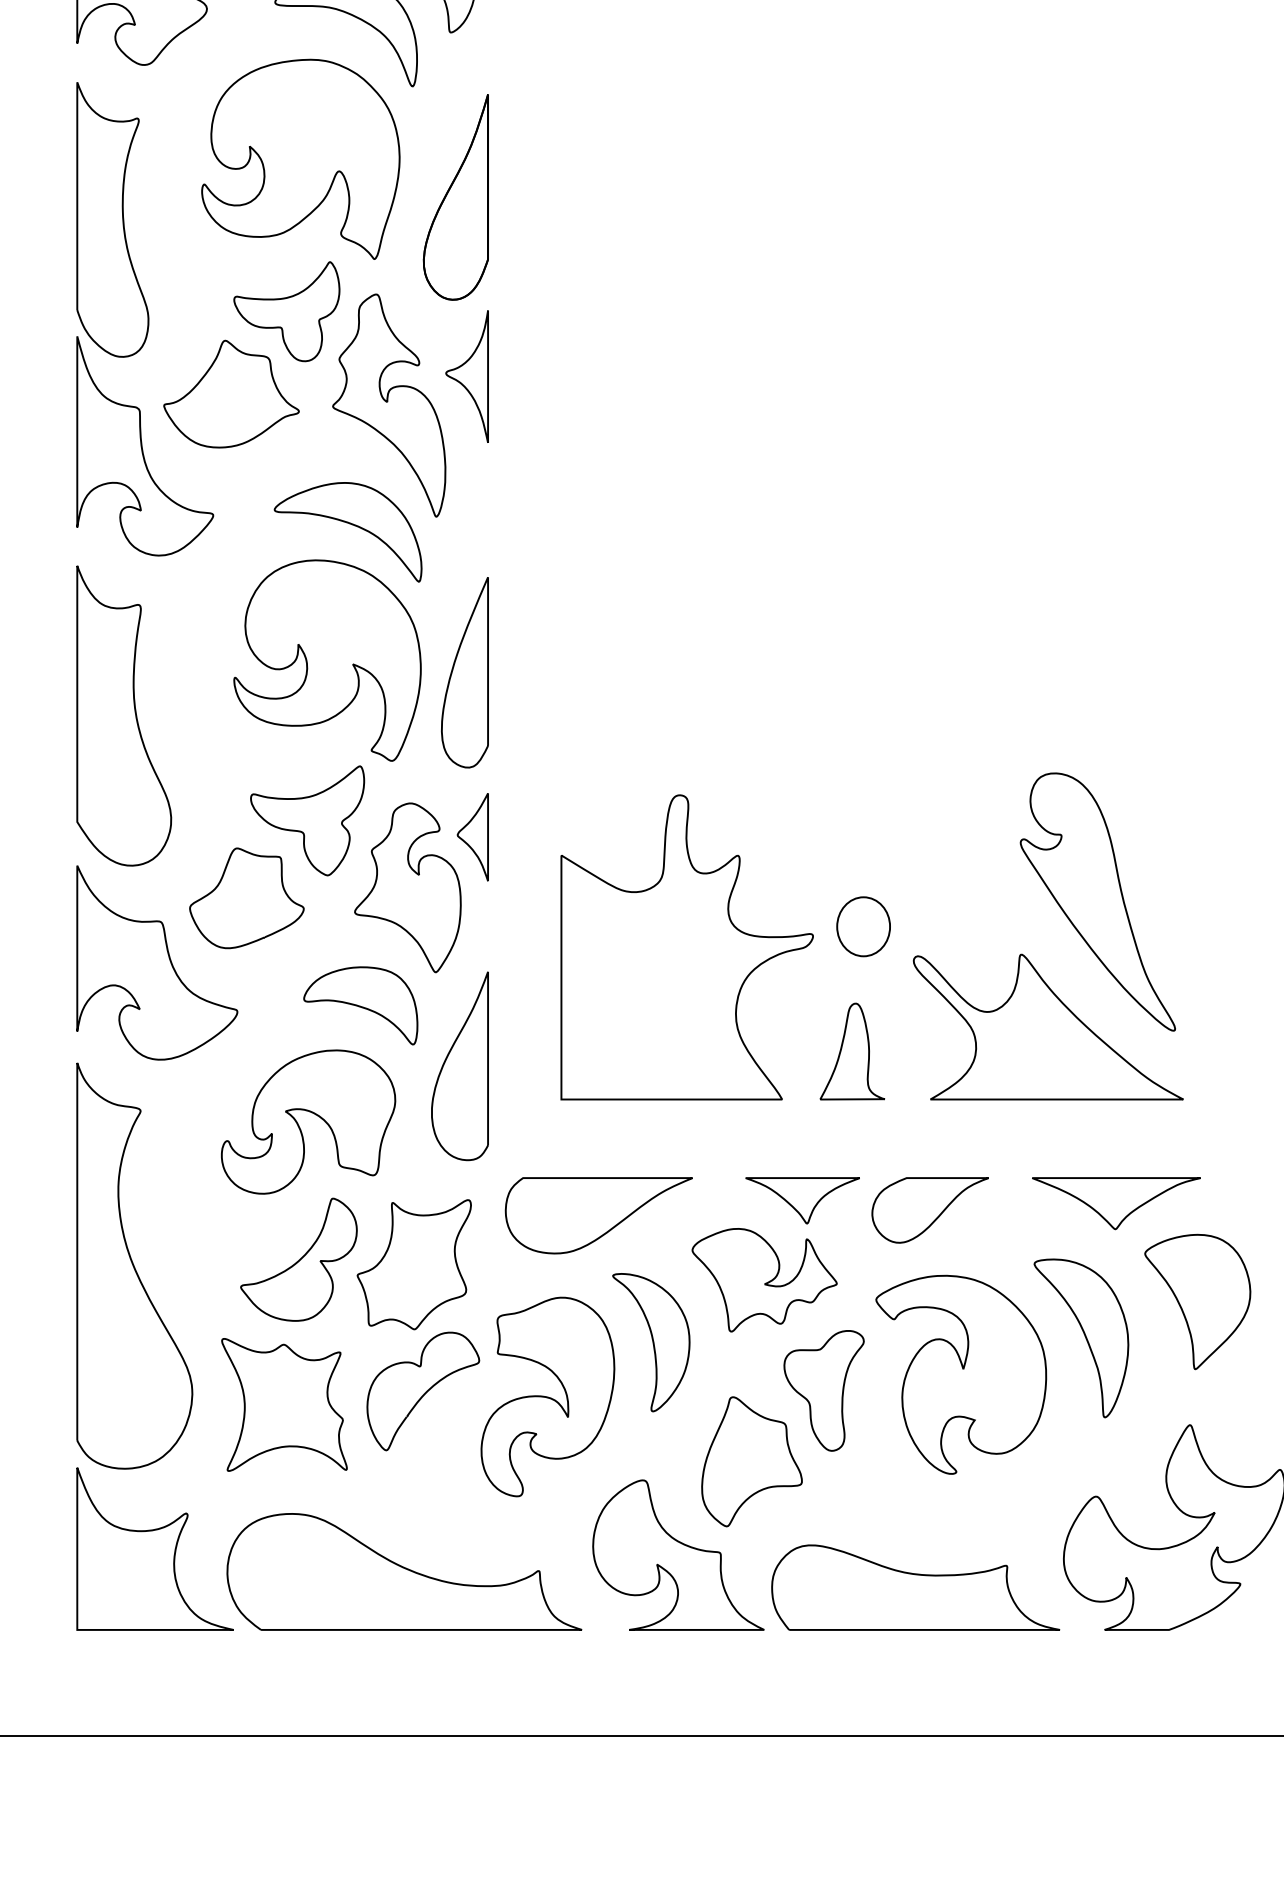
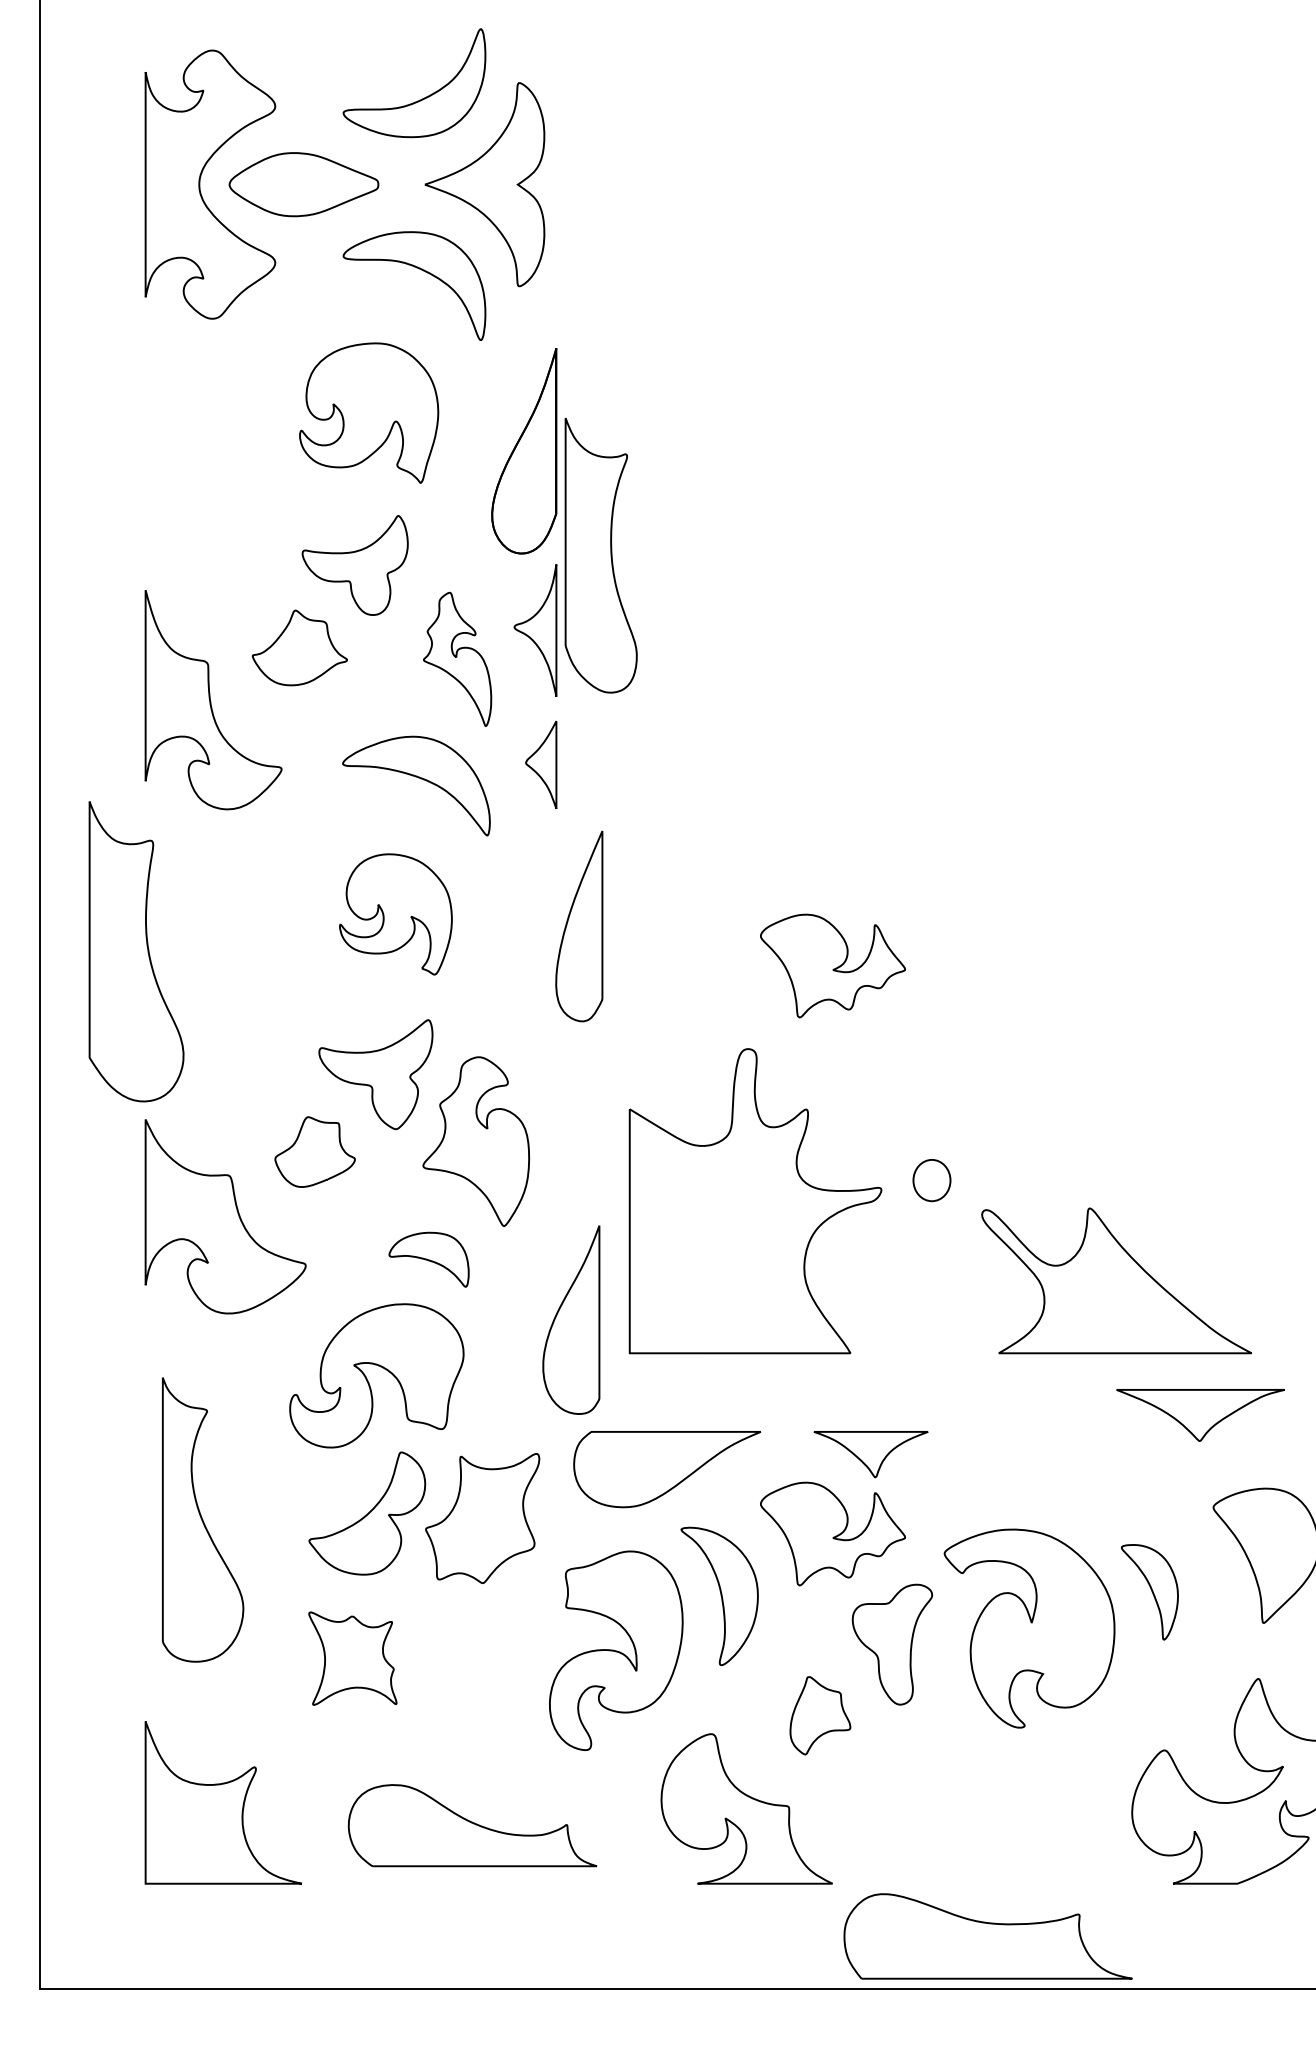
part: (300, 158) -> (368, 412), size x0.7
part: (112, 219) -> (600, 555), moved
part: (231, 393) -> (299, 647), size x0.7
part: (389, 405) -> (457, 659), size x0.6
part: (327, 660) -> (395, 914), size x0.6
part: (465, 672) -> (579, 926), moved
part: (765, 711) -> (833, 965), added
part: (124, 715) -> (136, 951), moved
part: (473, 836) -> (541, 764), moved
part: (246, 897) -> (314, 1151), size x0.7
part: (1098, 901) -> (1166, 1155), removed
part: (863, 926) -> (931, 1180), size x0.7
part: (360, 1005) -> (428, 1259), size x0.7
part: (852, 1051) -> (920, 1305), removed
part: (460, 1065) -> (571, 1319), moved
part: (1116, 1203) -> (1200, 1415), moved
part: (930, 1210) -> (998, 1464), removed
part: (134, 1265) -> (202, 1519), size x0.7
part: (1081, 1338) -> (1149, 1592), size x0.6
part: (423, 1391) -> (491, 1645), removed
part: (284, 1404) -> (352, 1658), size x0.7
part: (752, 1461) -> (820, 1715), size x0.6
part: (404, 1571) -> (472, 1825), size x0.7
part: (915, 1587) -> (987, 1936), moved

